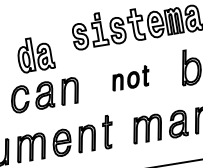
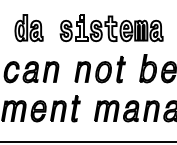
part: (34, 55) -> (28, 28), moved
part: (129, 78) -> (99, 69), size x1.67

